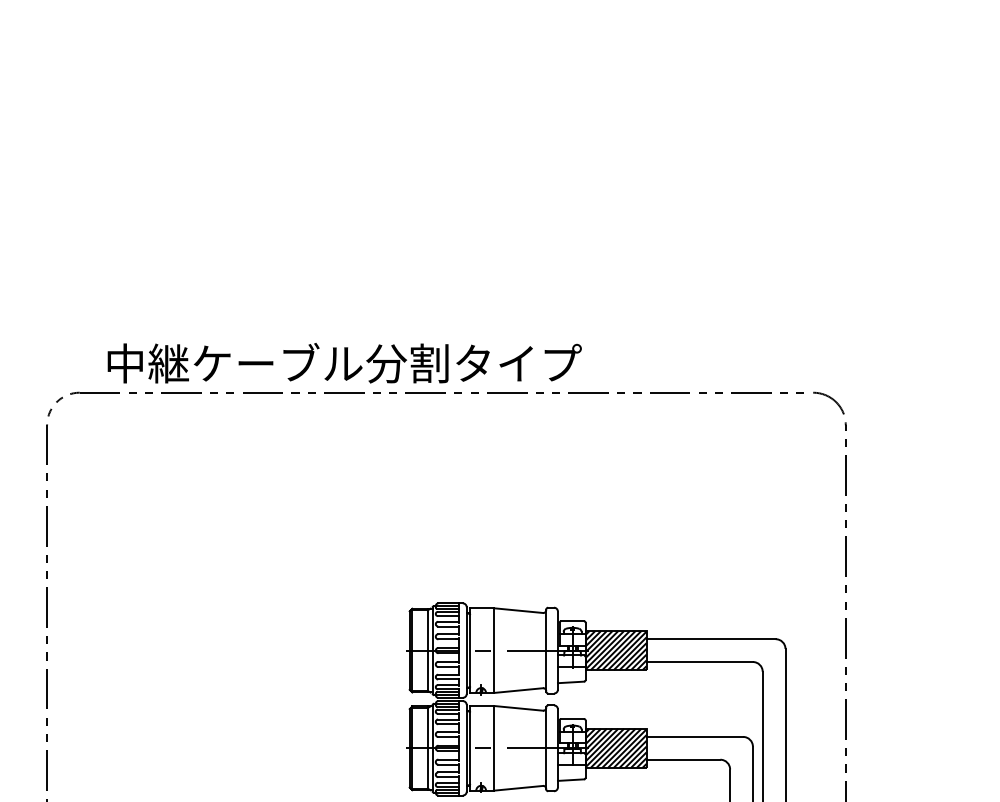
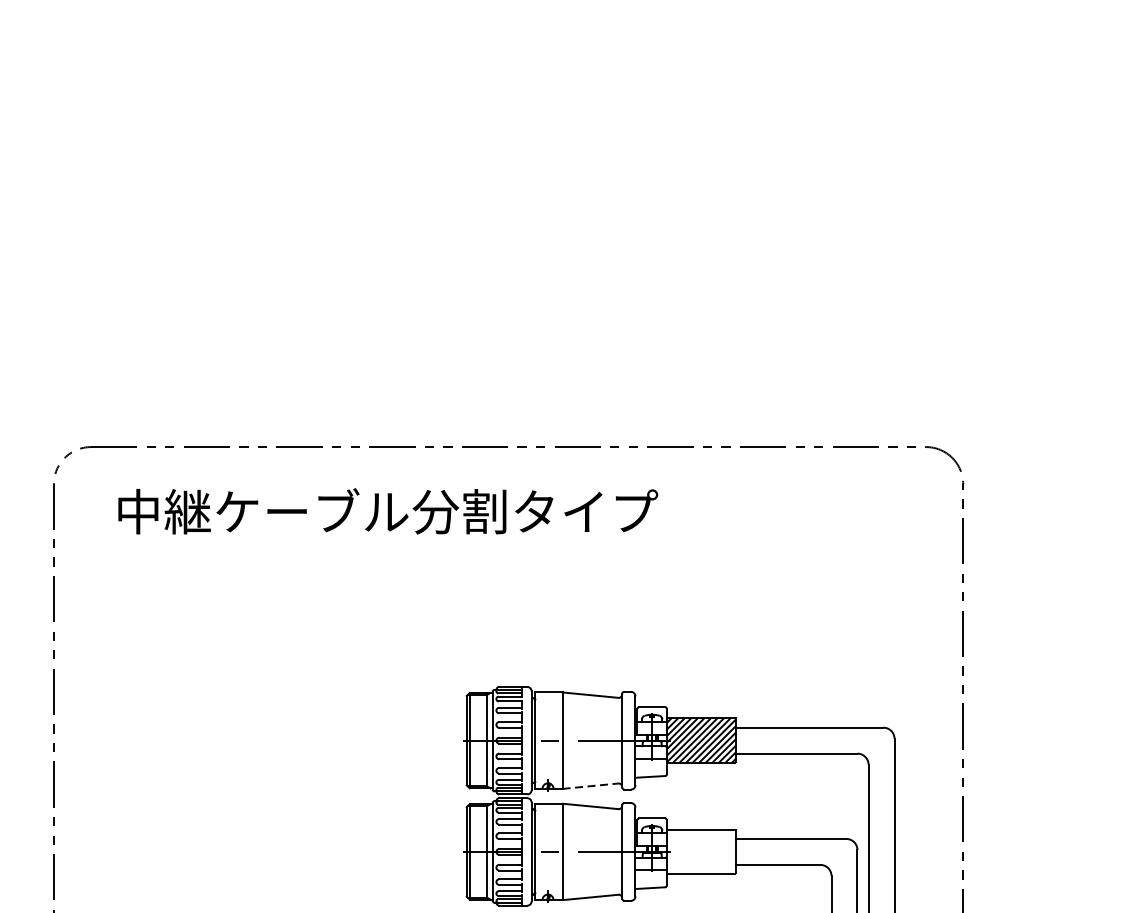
text: (344, 363) -> (387, 511), moved
line: (518, 690) -> (590, 786), solid -> dashed
hatch: (615, 747) -> (700, 850), removed

